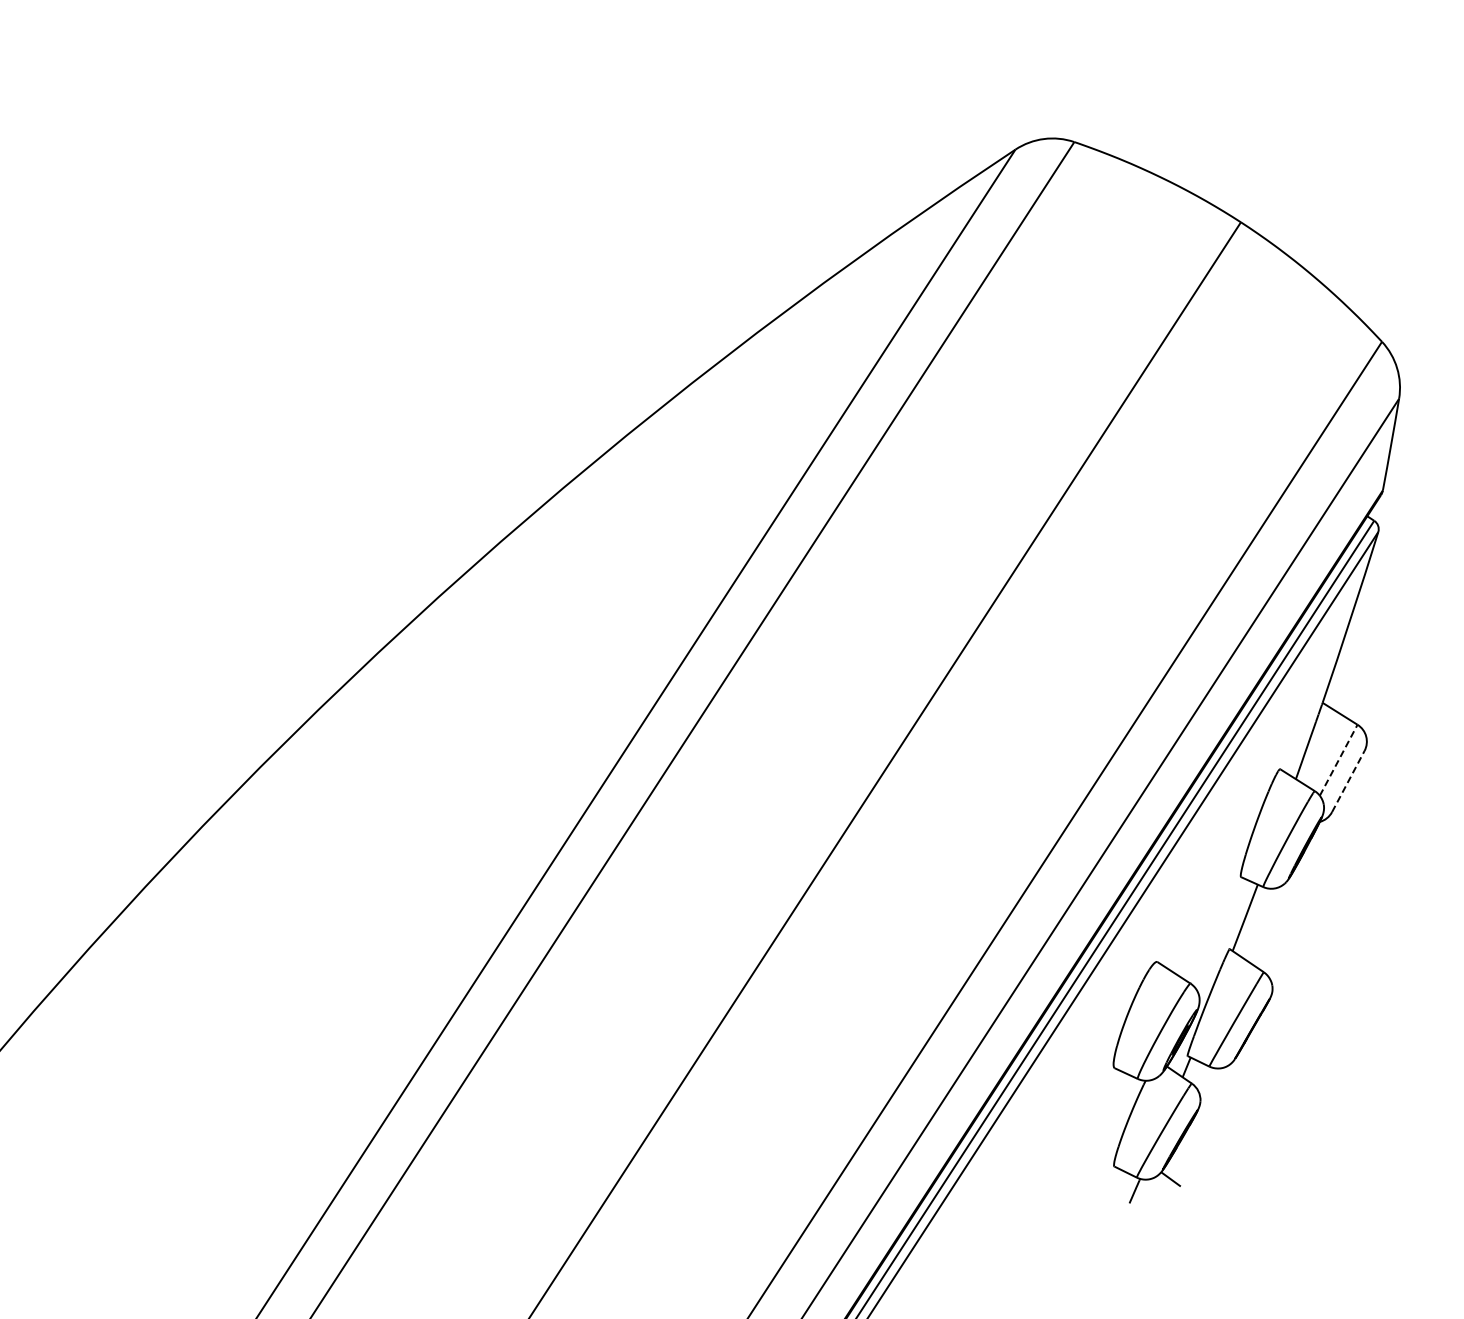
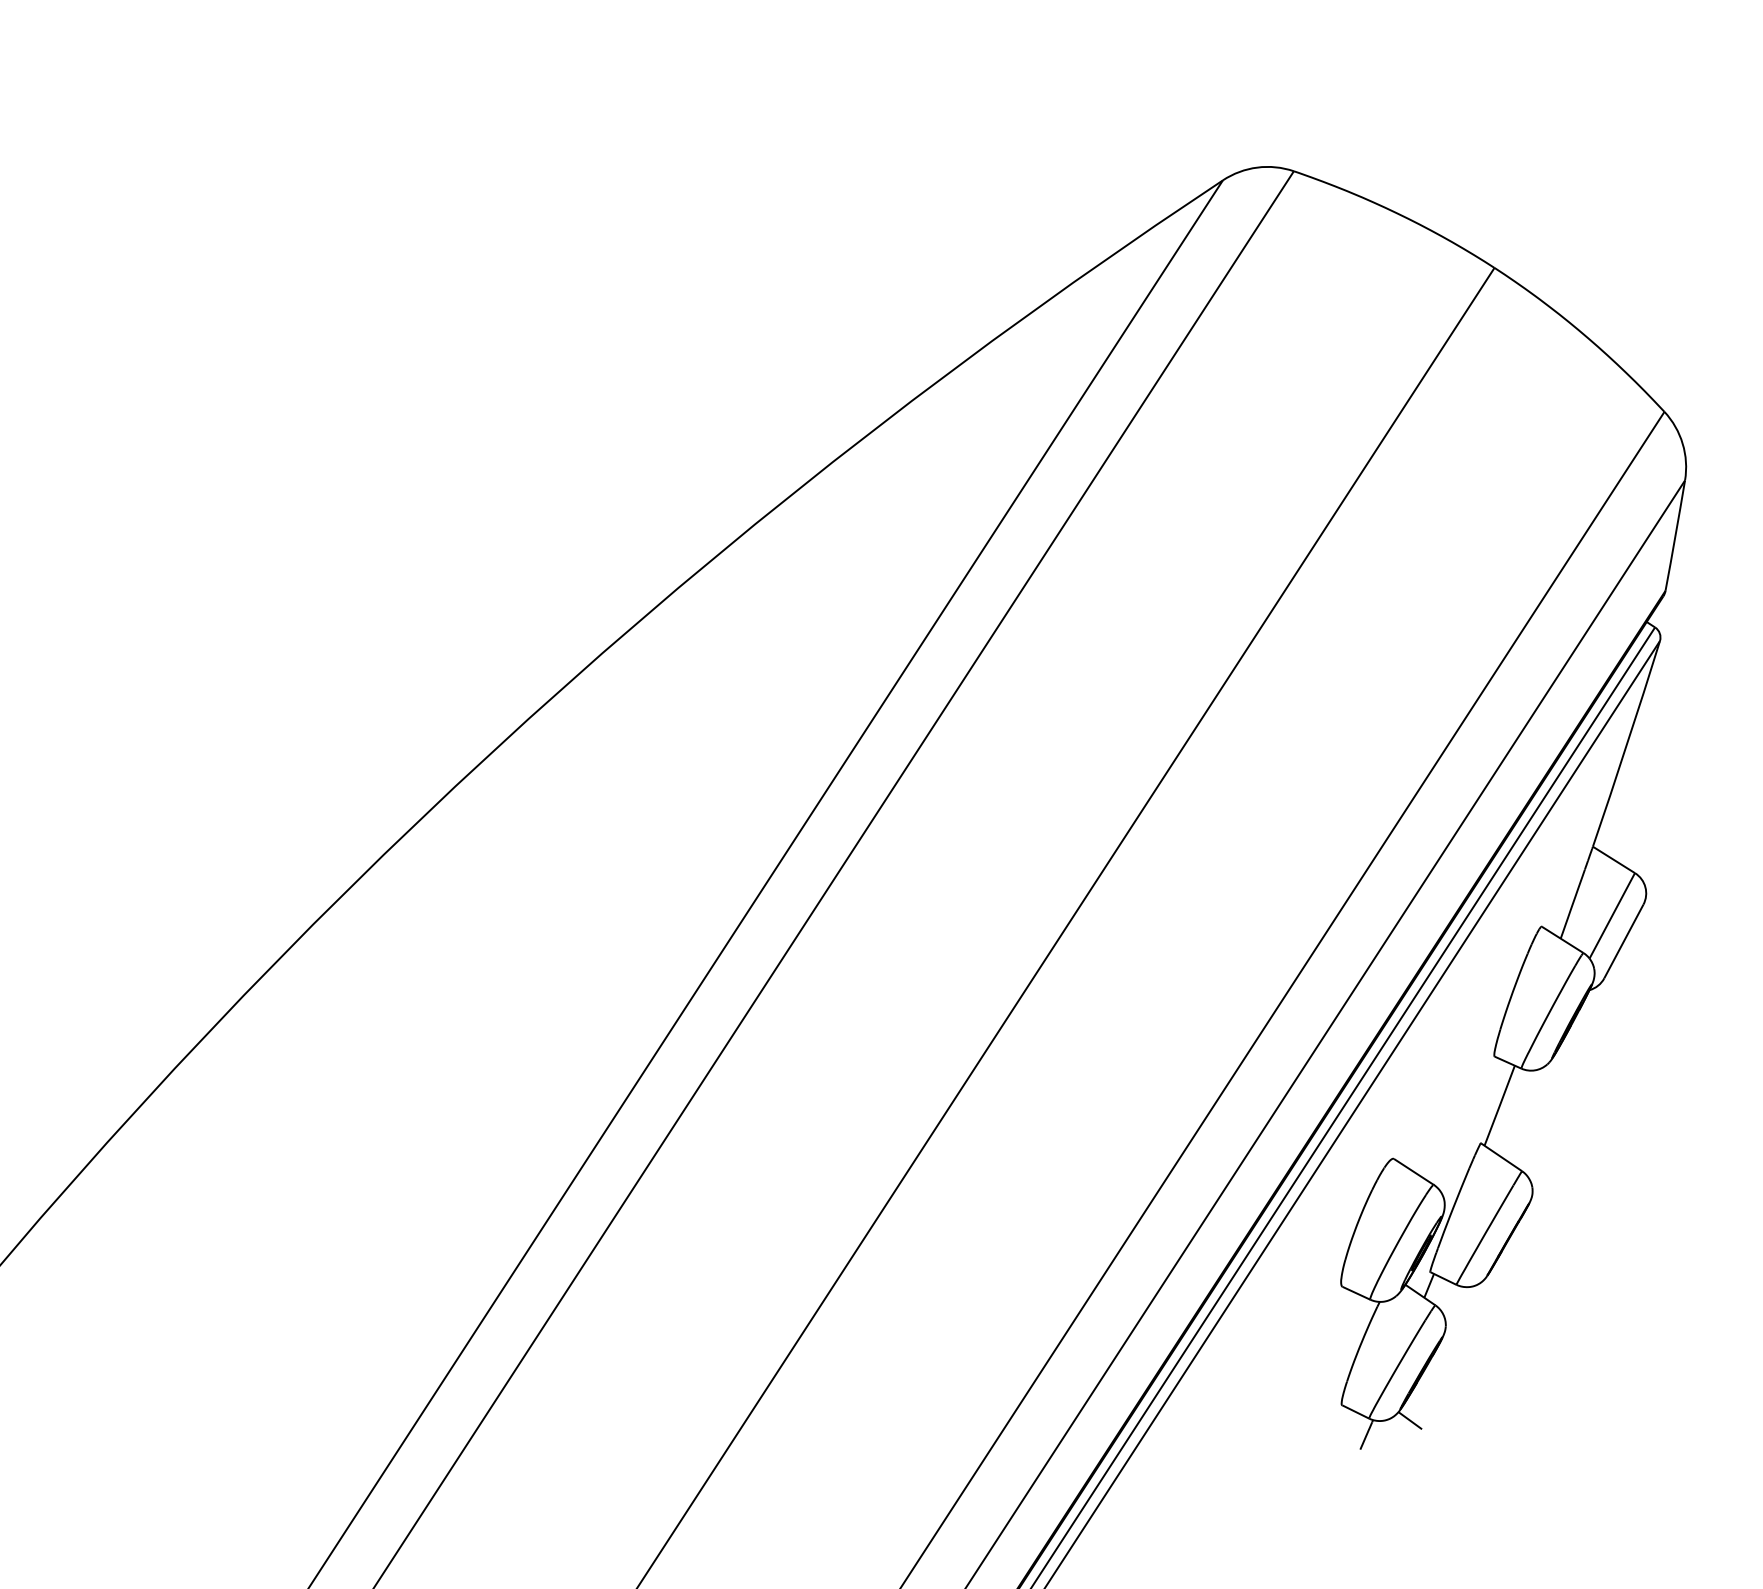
line: (1338, 759) -> (1612, 914), dashed -> solid
line: (1348, 781) -> (1624, 941), dashed -> solid

